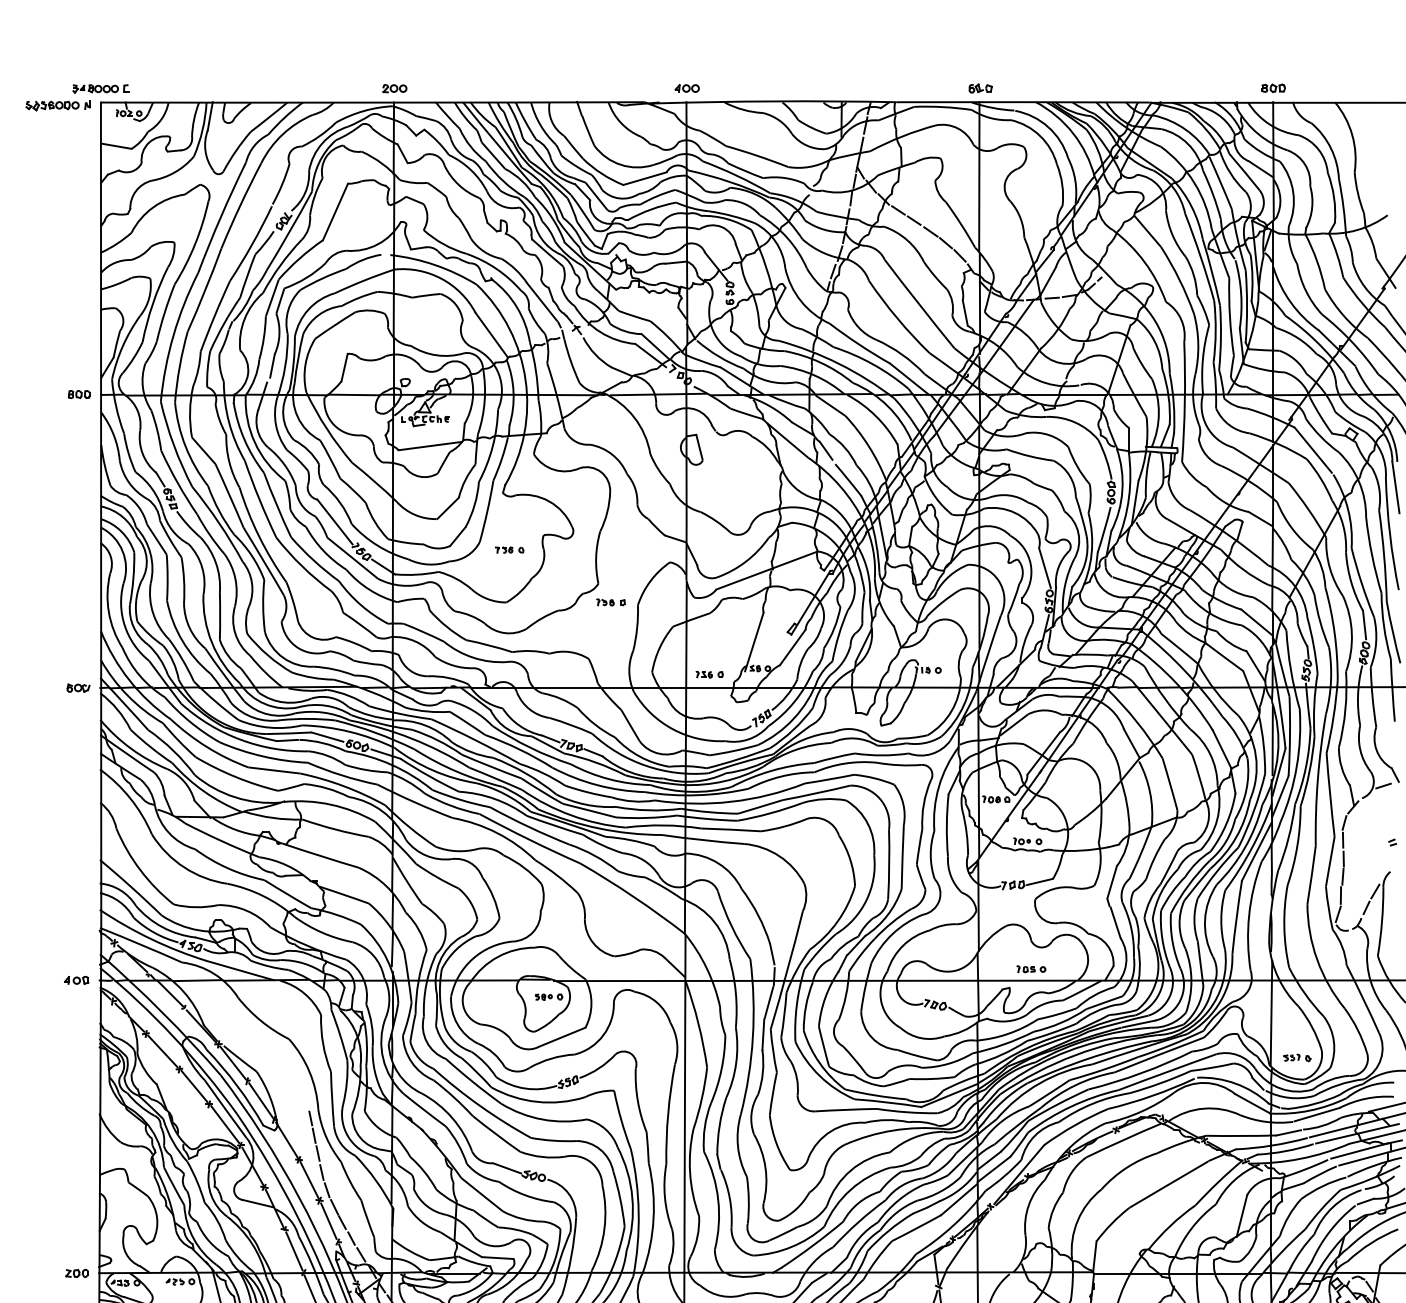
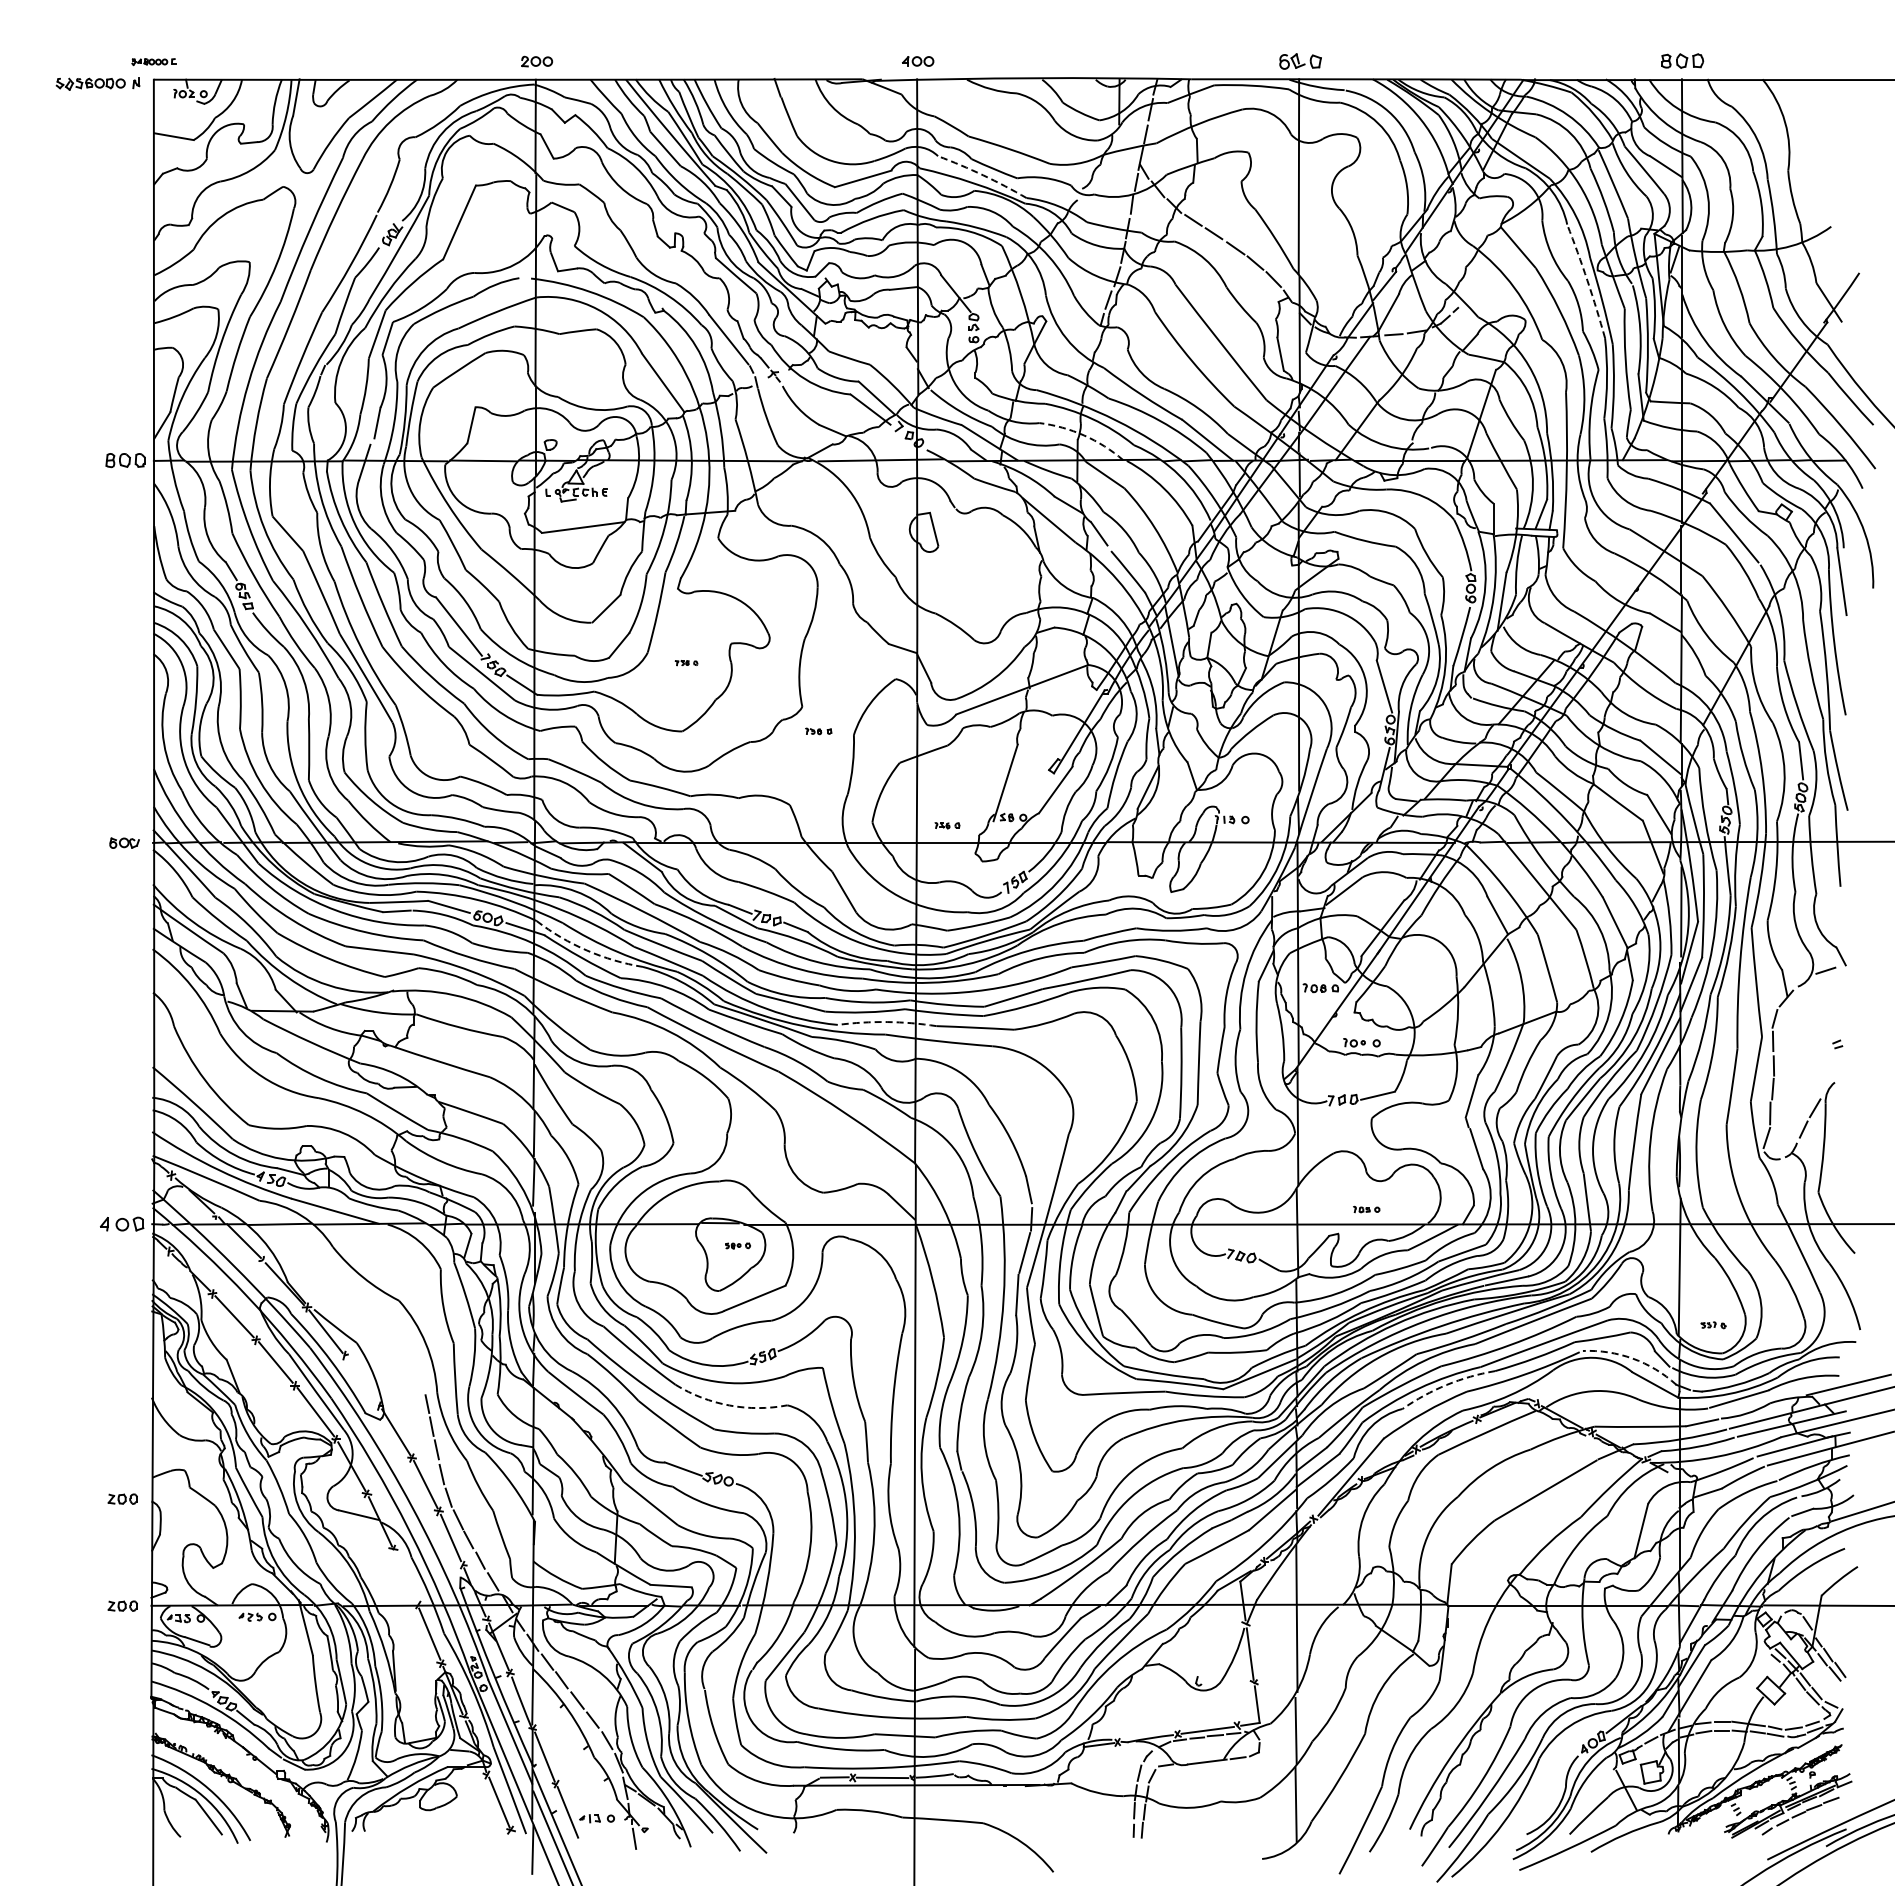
part: (100, 88) -> (153, 61), size x0.6
part: (980, 88) -> (1300, 61), size x1.4
part: (1273, 88) -> (1682, 61), size x1.4
arc: (737, 176) -> (983, 175), solid -> dashed
arc: (1200, 256) -> (1587, 280), solid -> dashed
arc: (814, 375) -> (1084, 435), solid -> dashed
part: (79, 393) -> (125, 459), size x1.4
part: (509, 549) -> (686, 662), size x0.6
part: (610, 602) -> (818, 731), size x0.7
part: (709, 674) -> (947, 825), size x0.7
arc: (433, 770) -> (587, 950), solid -> dashed
arc: (663, 825) -> (887, 1022), solid -> dashed
part: (1031, 969) -> (1366, 1209), size x0.7
part: (76, 979) -> (122, 1223), size x1.4
part: (548, 996) -> (737, 1245), size x0.7
part: (1297, 1058) -> (1713, 1325), size x0.7
arc: (1235, 1083) -> (1632, 1358), solid -> dashed
line: (261, 1100) -> (362, 1380), removed
arc: (1092, 1103) -> (1446, 1384), solid -> dashed
arc: (542, 1119) -> (729, 1405), solid -> dashed
part: (76, 1190) -> (122, 1498), added
line: (293, 1251) -> (405, 1577), removed

